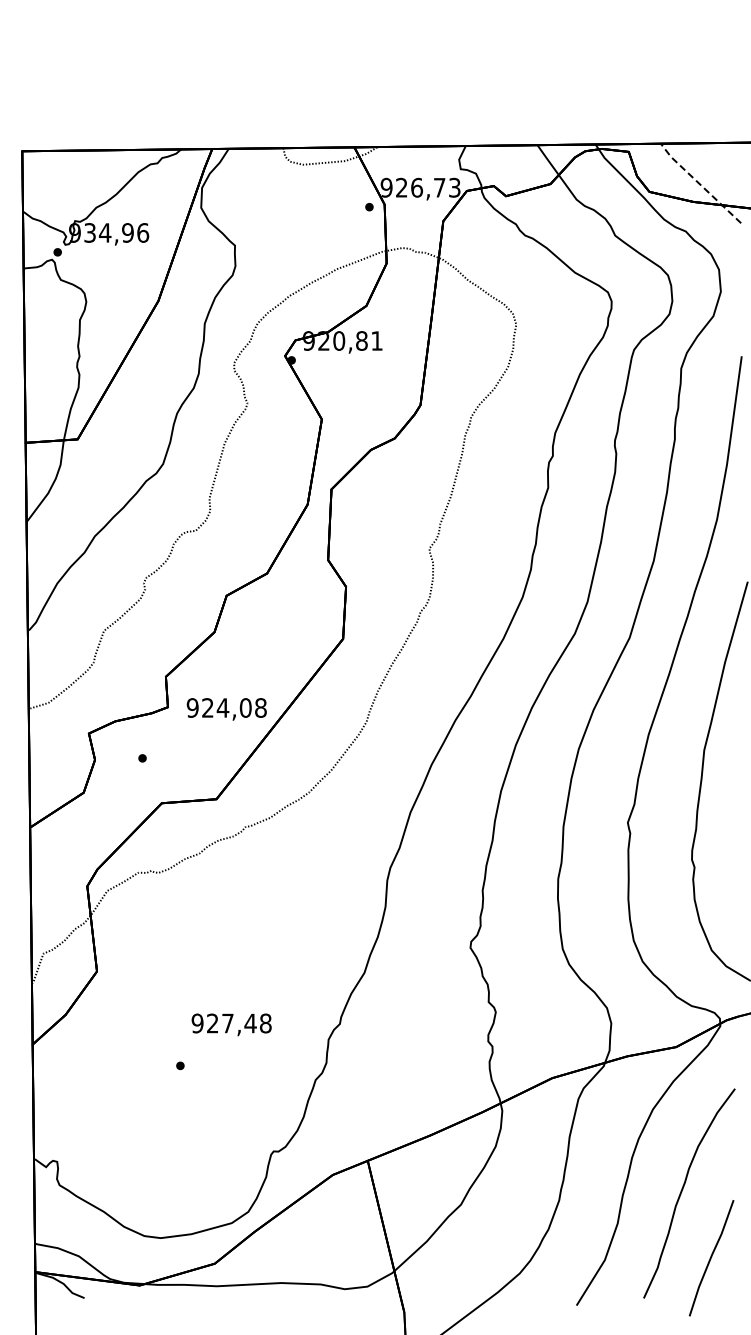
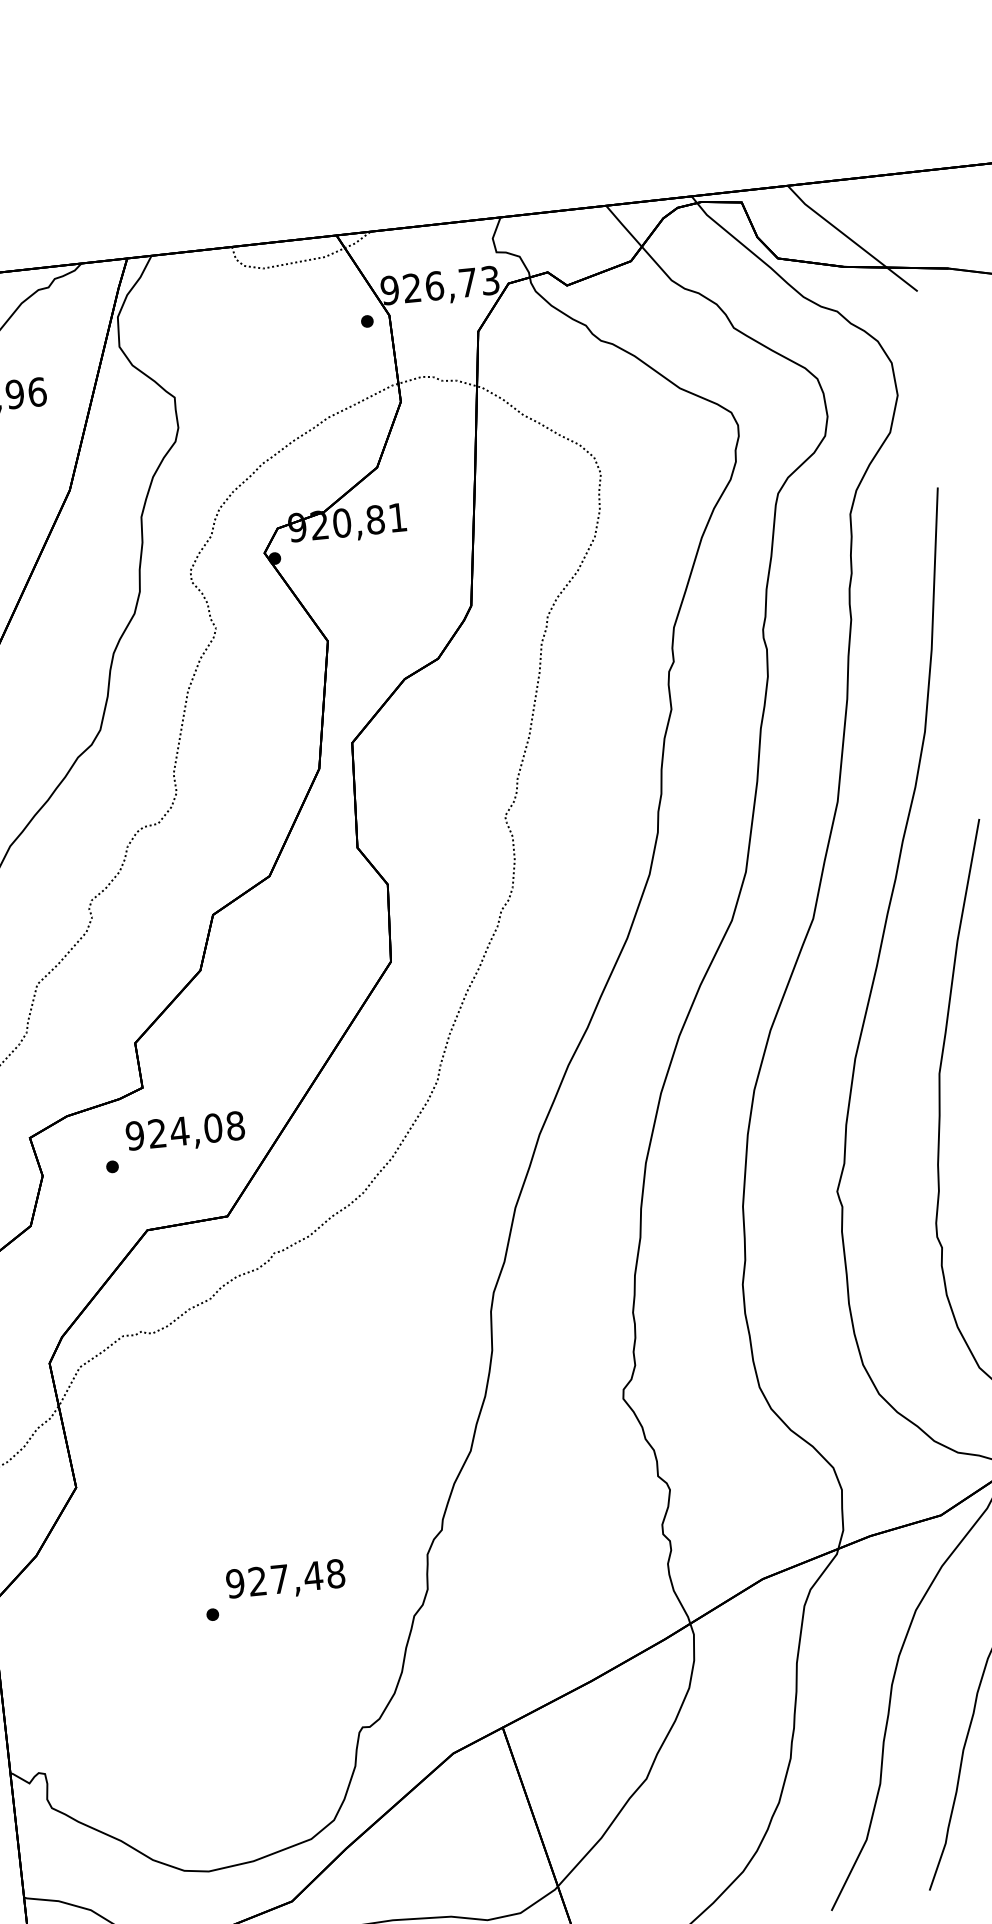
line: (699, 183) -> (850, 238), dashed -> solid
text: (226, 709) -> (185, 1133), moved
text: (231, 1024) -> (285, 1580), moved

